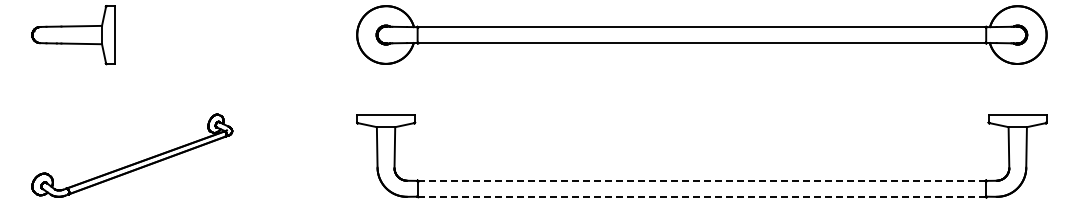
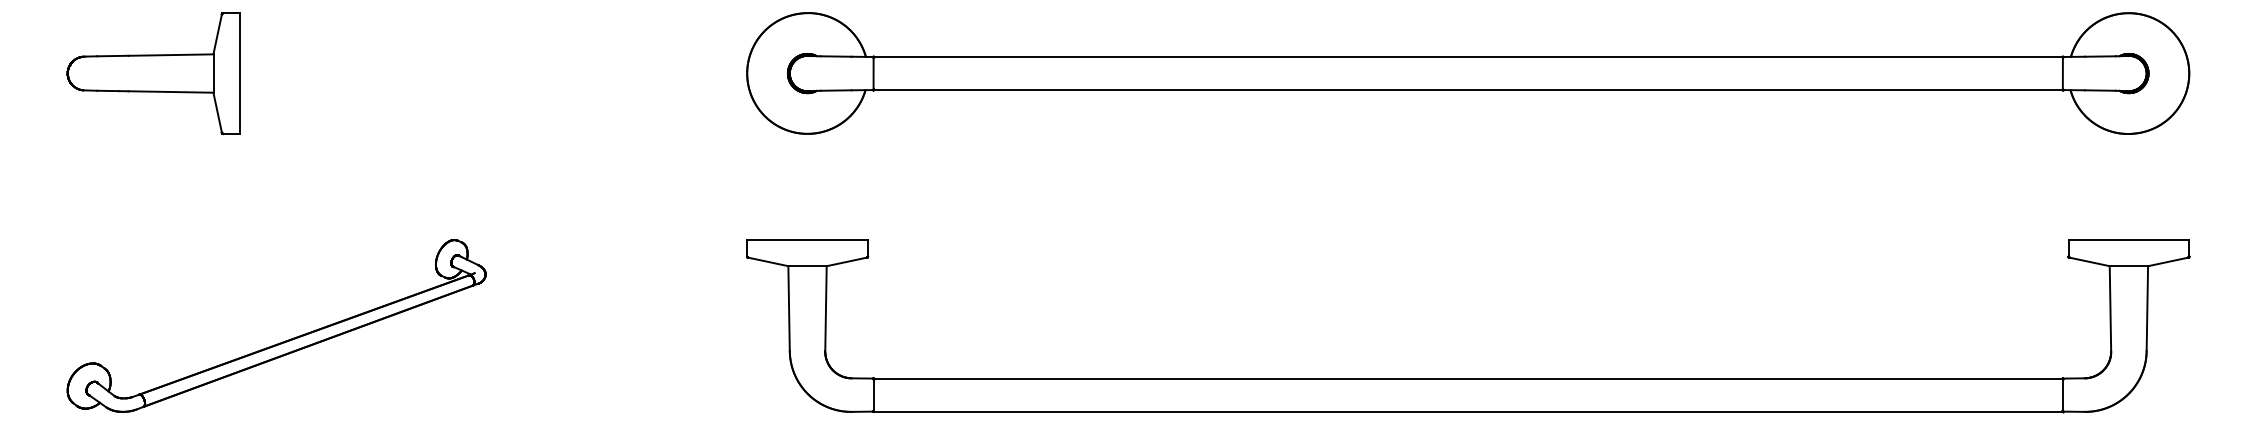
line: (701, 180) -> (1467, 377), dashed -> solid
line: (701, 196) -> (1467, 411), dashed -> solid

